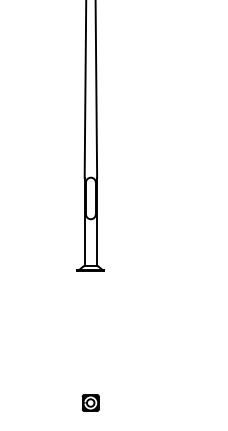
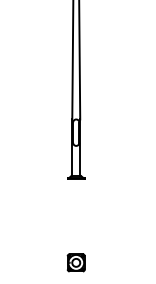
part: (89, 402) -> (75, 262), size x1.67

